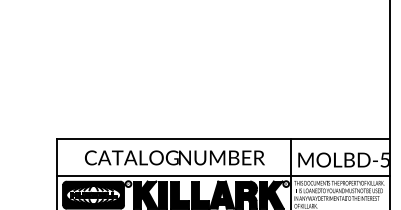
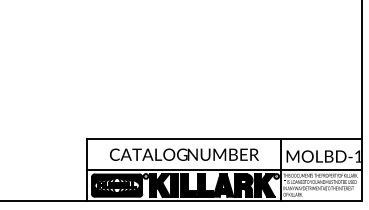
text: (383, 160) -> (357, 156), MOLBD-5 -> MOLBD-1

